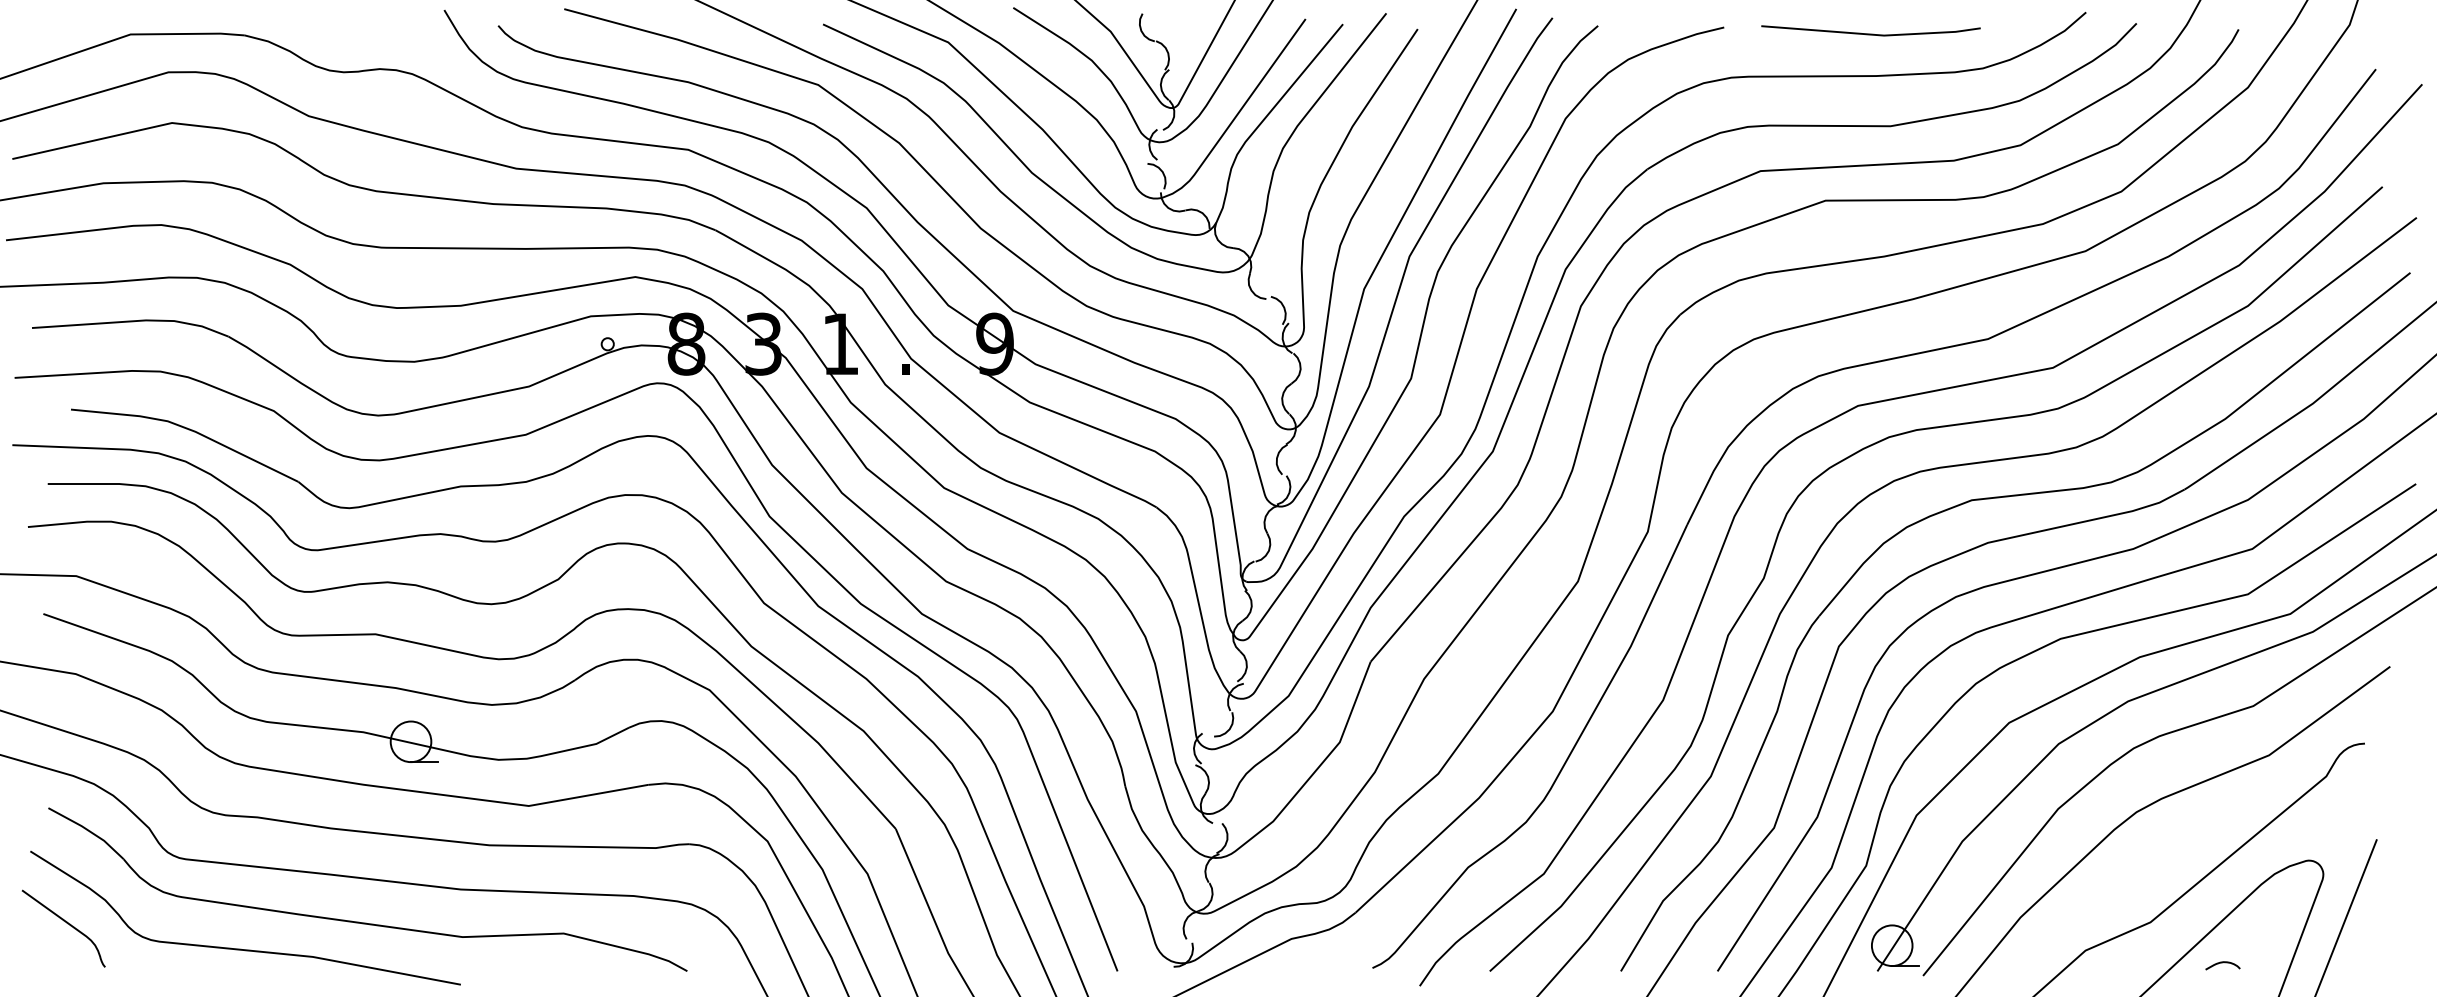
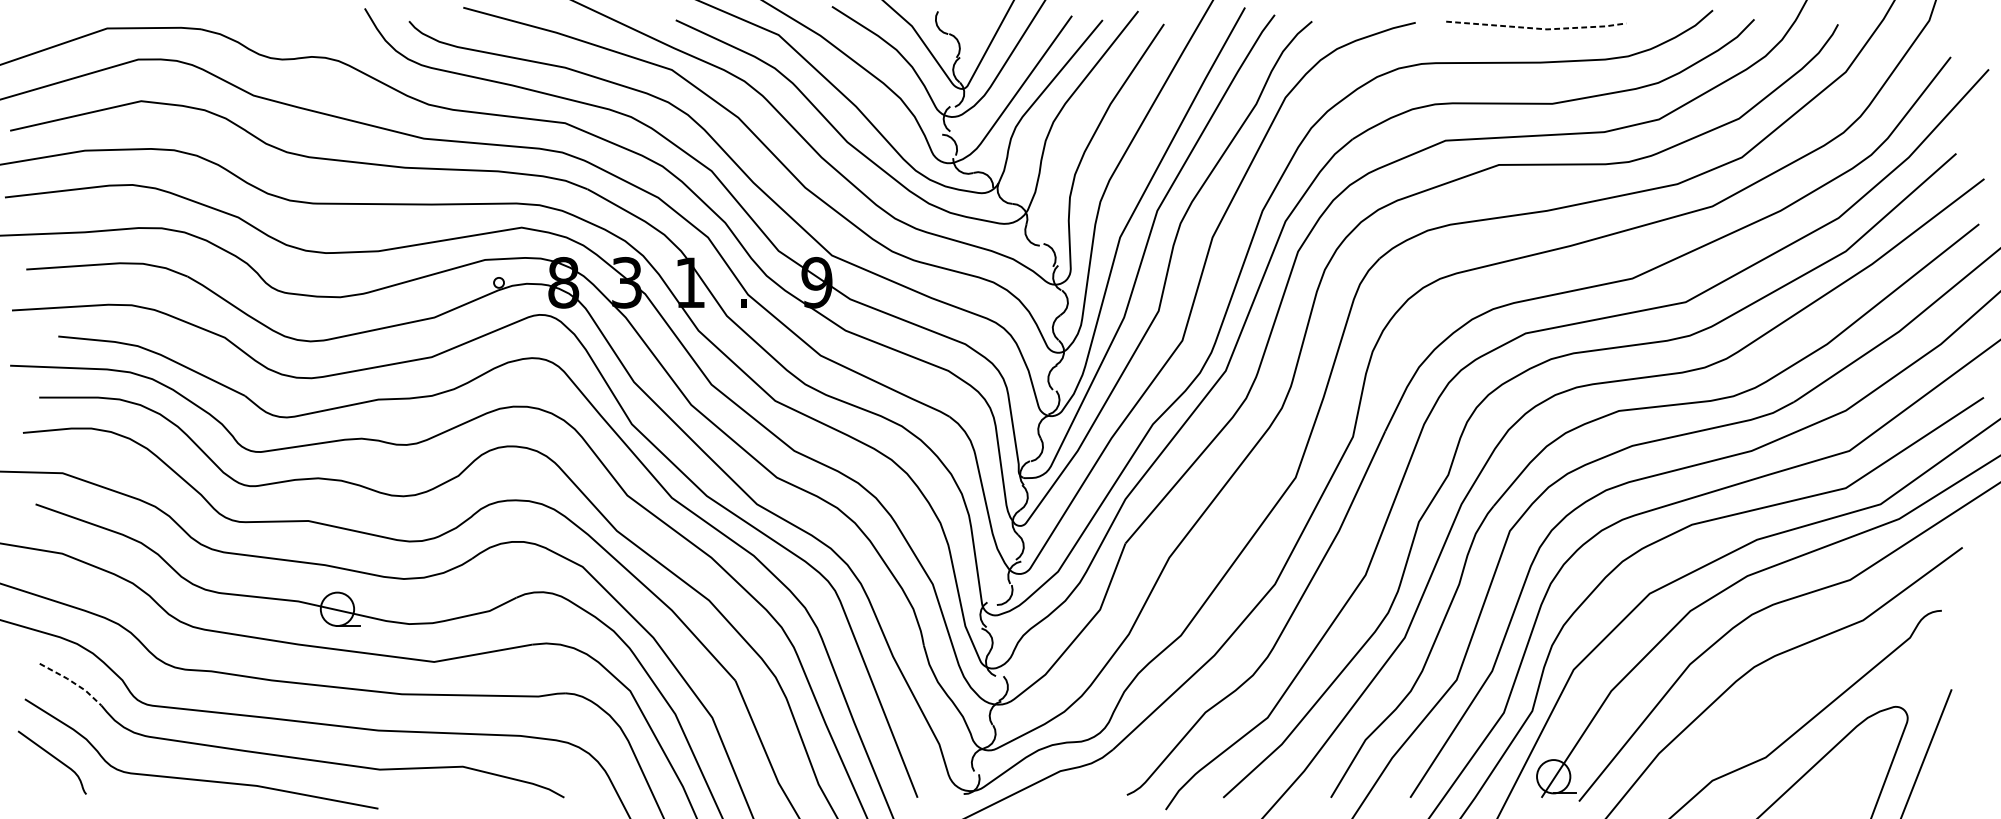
line: (1872, 34) -> (1537, 28), solid -> dashed
line: (88, 830) -> (72, 682), solid -> dashed
curve: (2222, 963) -> (1824, 791), removed

